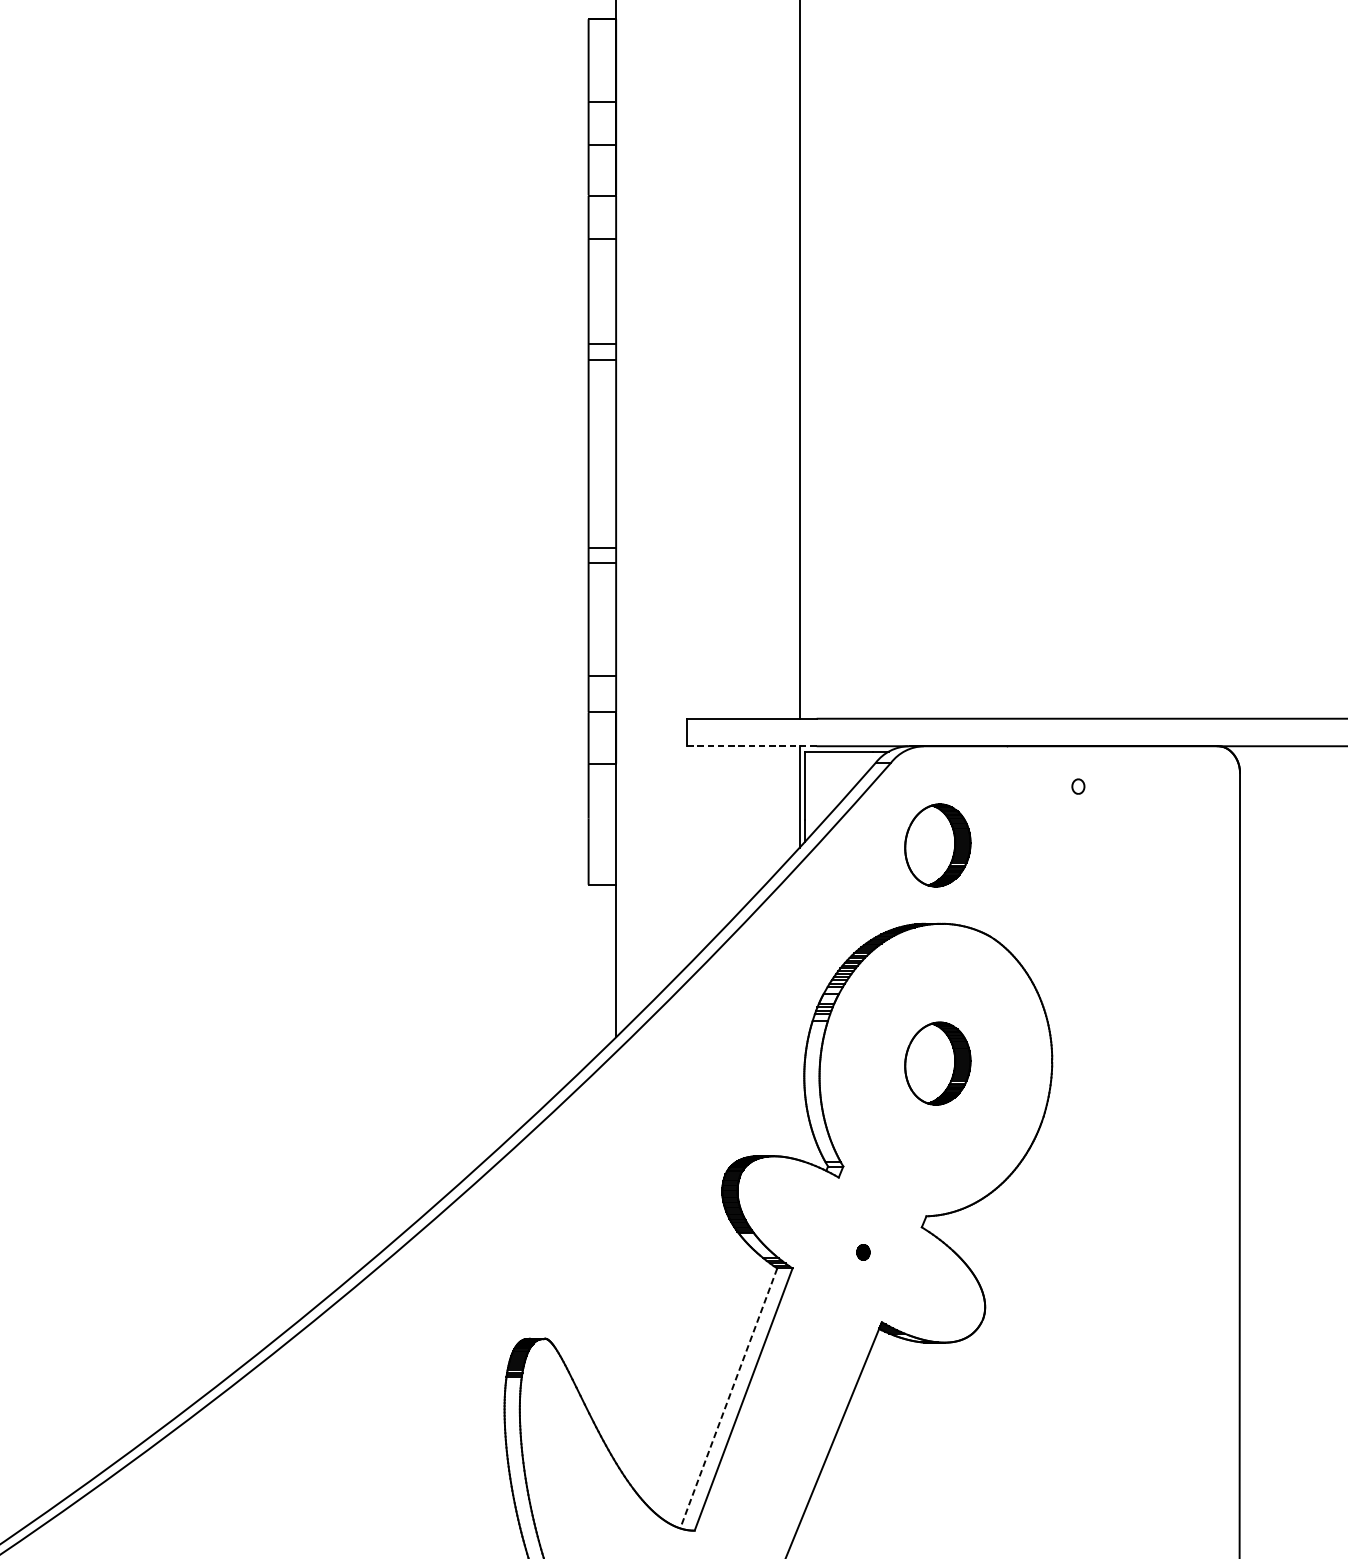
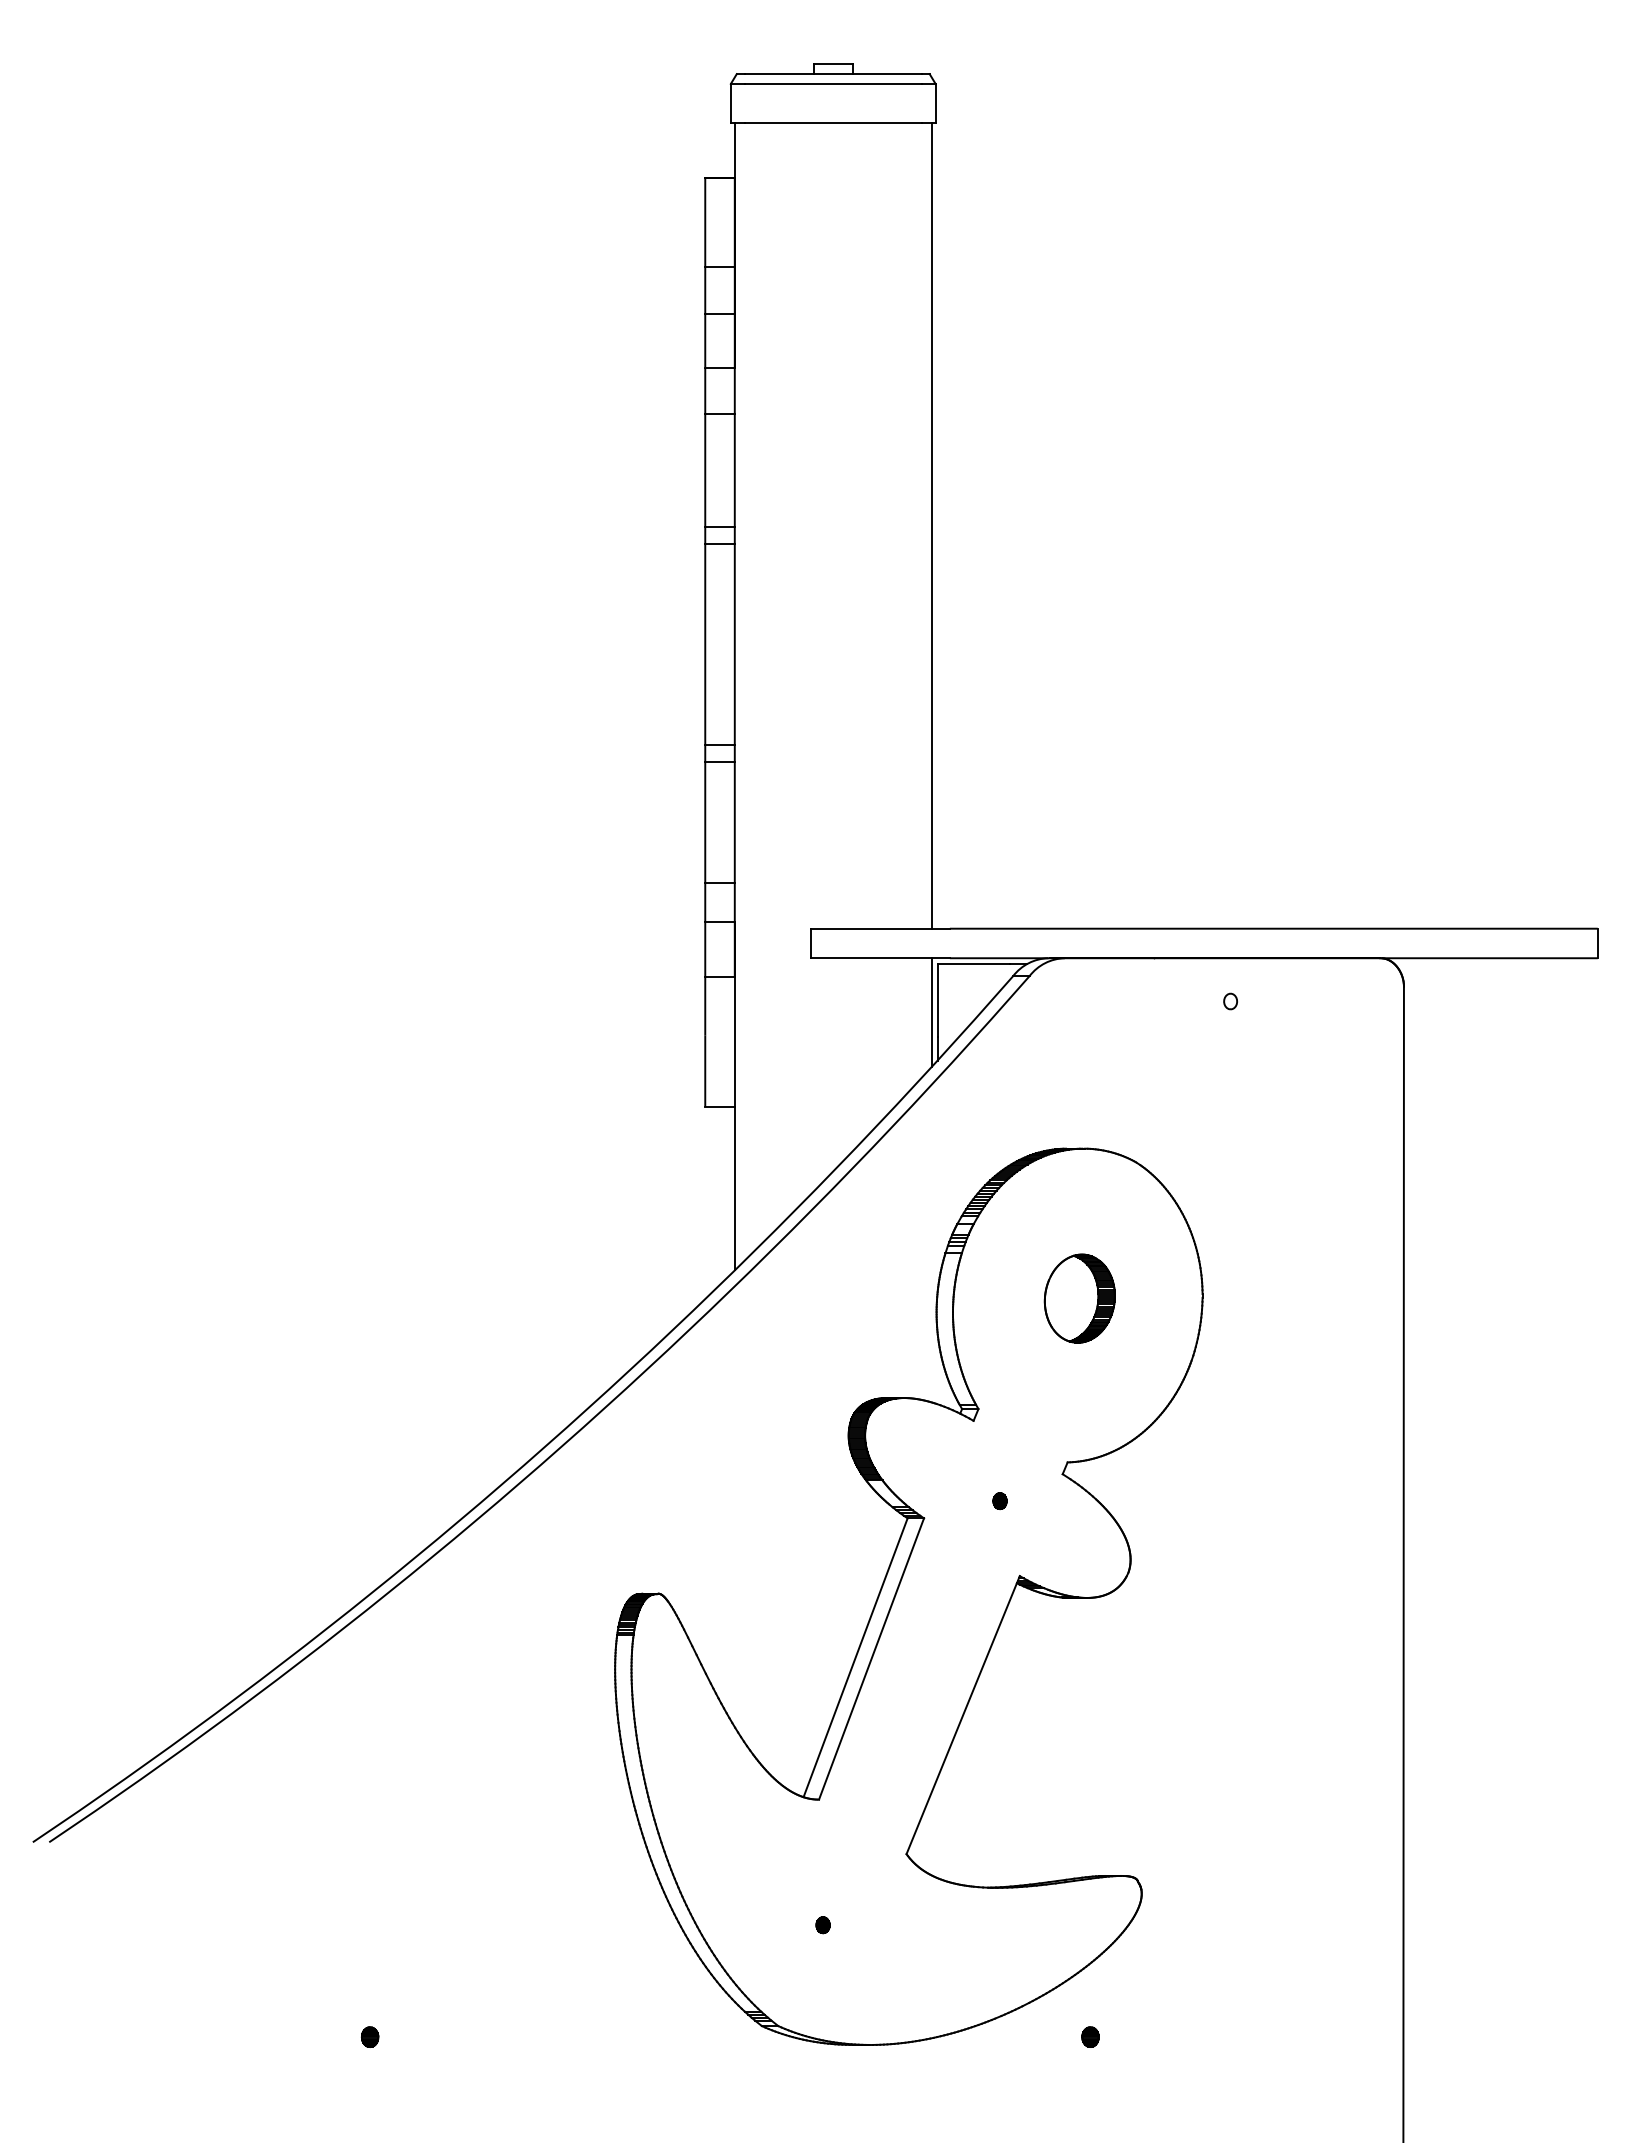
line: (751, 746) -> (880, 958), dashed -> solid
part: (937, 845) -> (1079, 1064), removed
line: (728, 1398) -> (855, 1657), dashed -> solid

